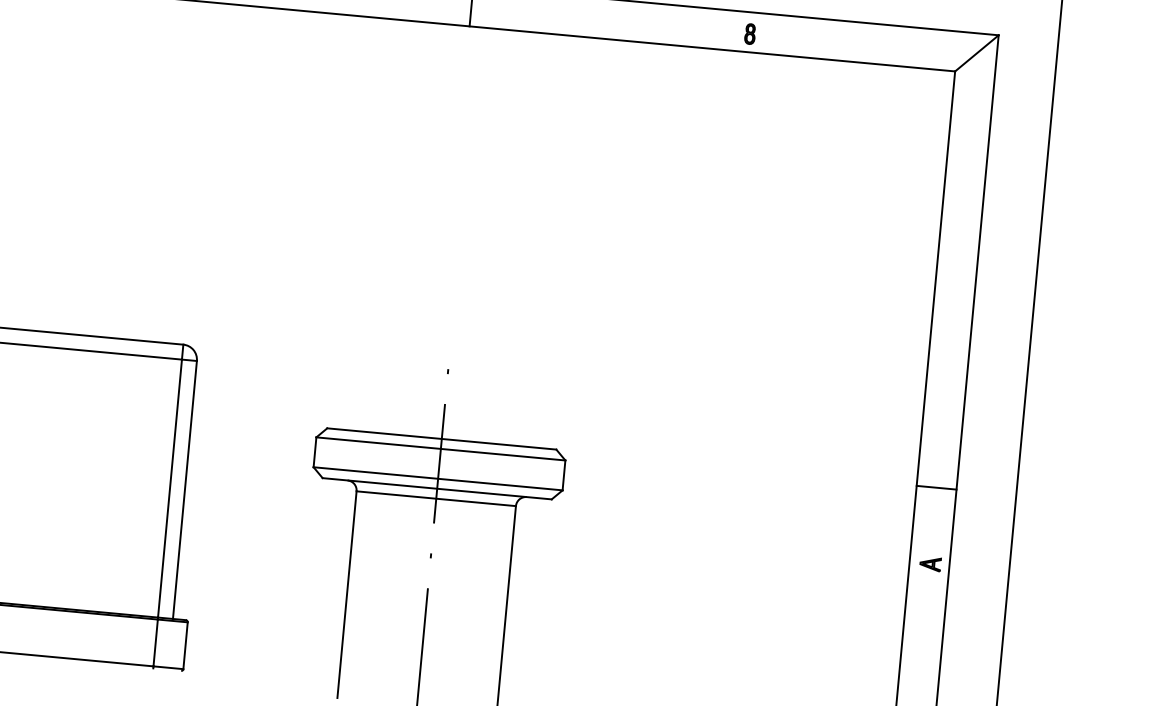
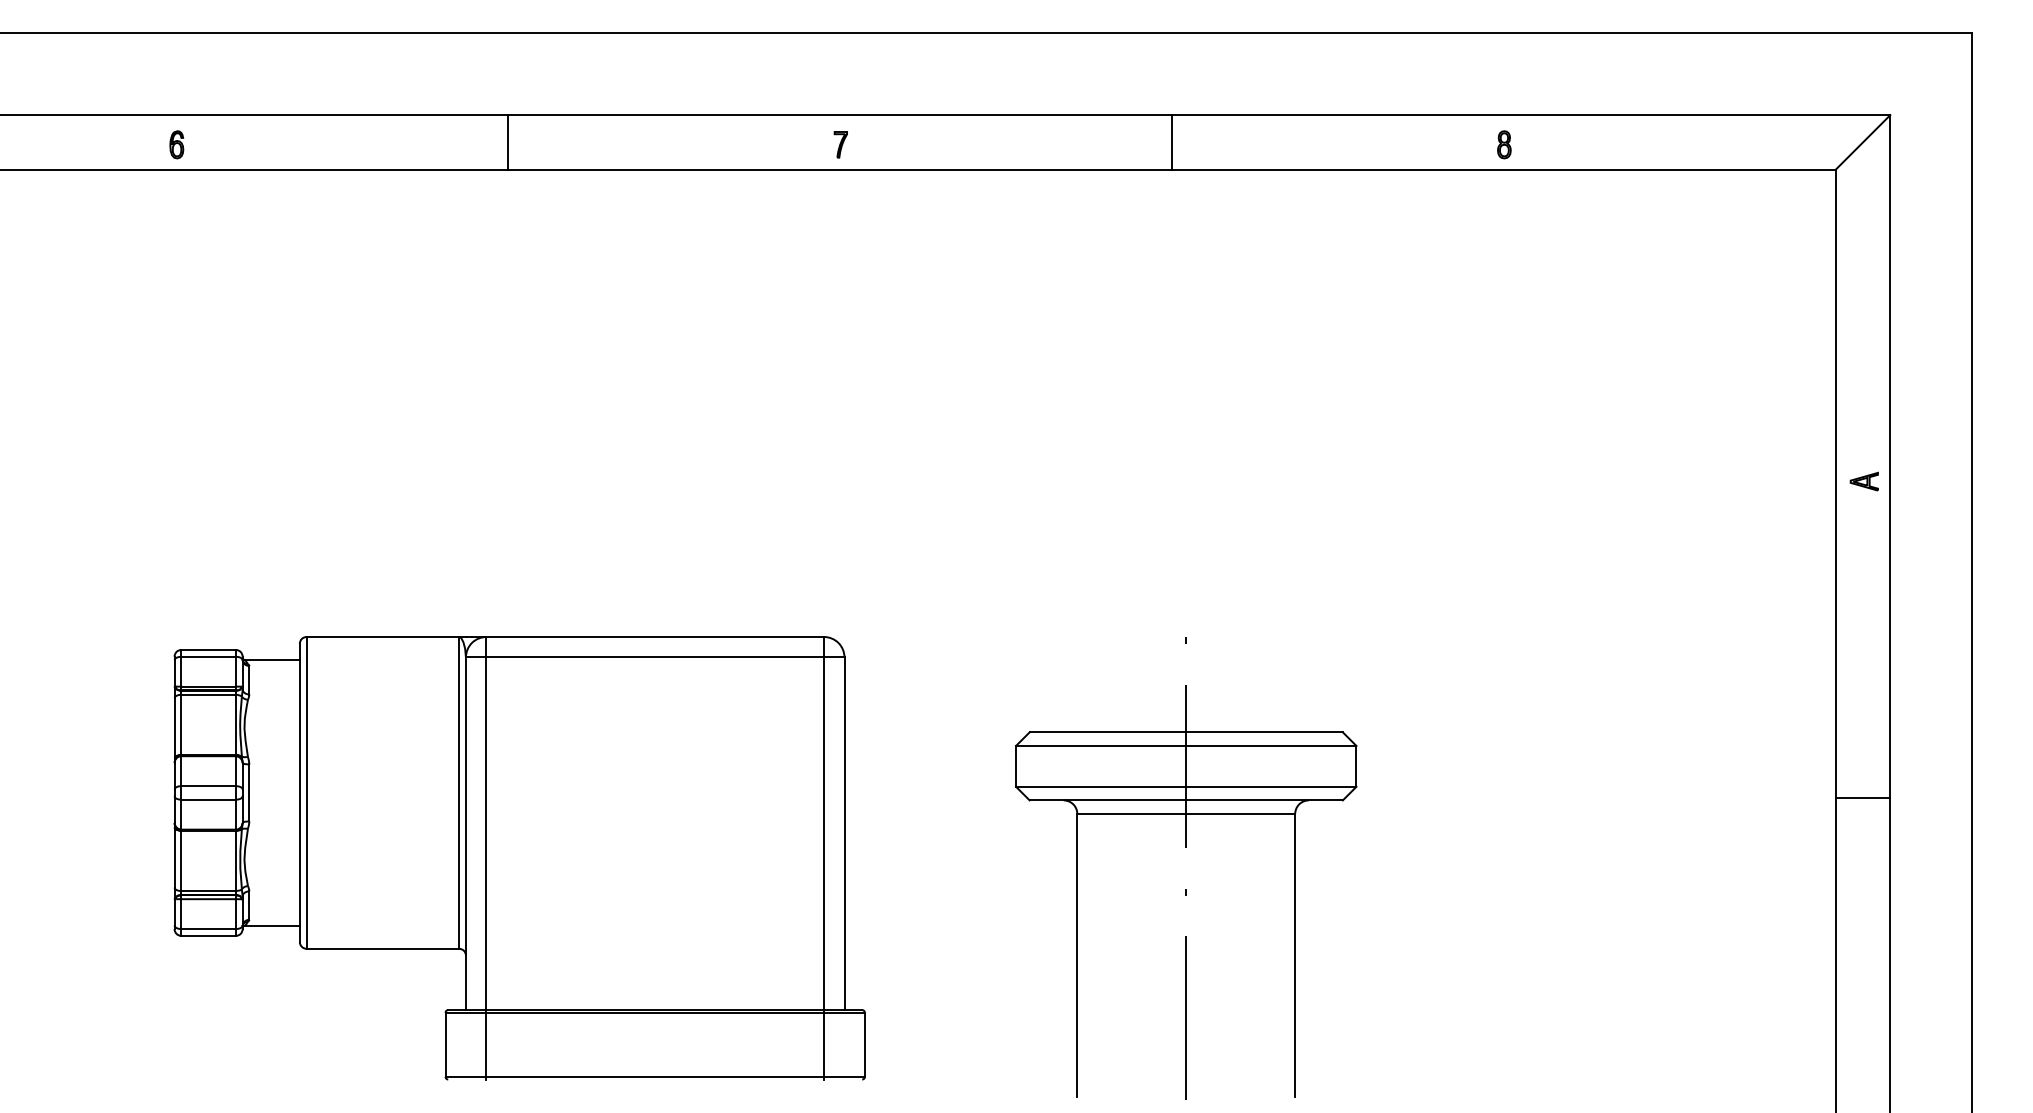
part: (750, 33) -> (1504, 144), moved
line: (936, 487) -> (1862, 798), moved
part: (929, 564) -> (1863, 481), moved

